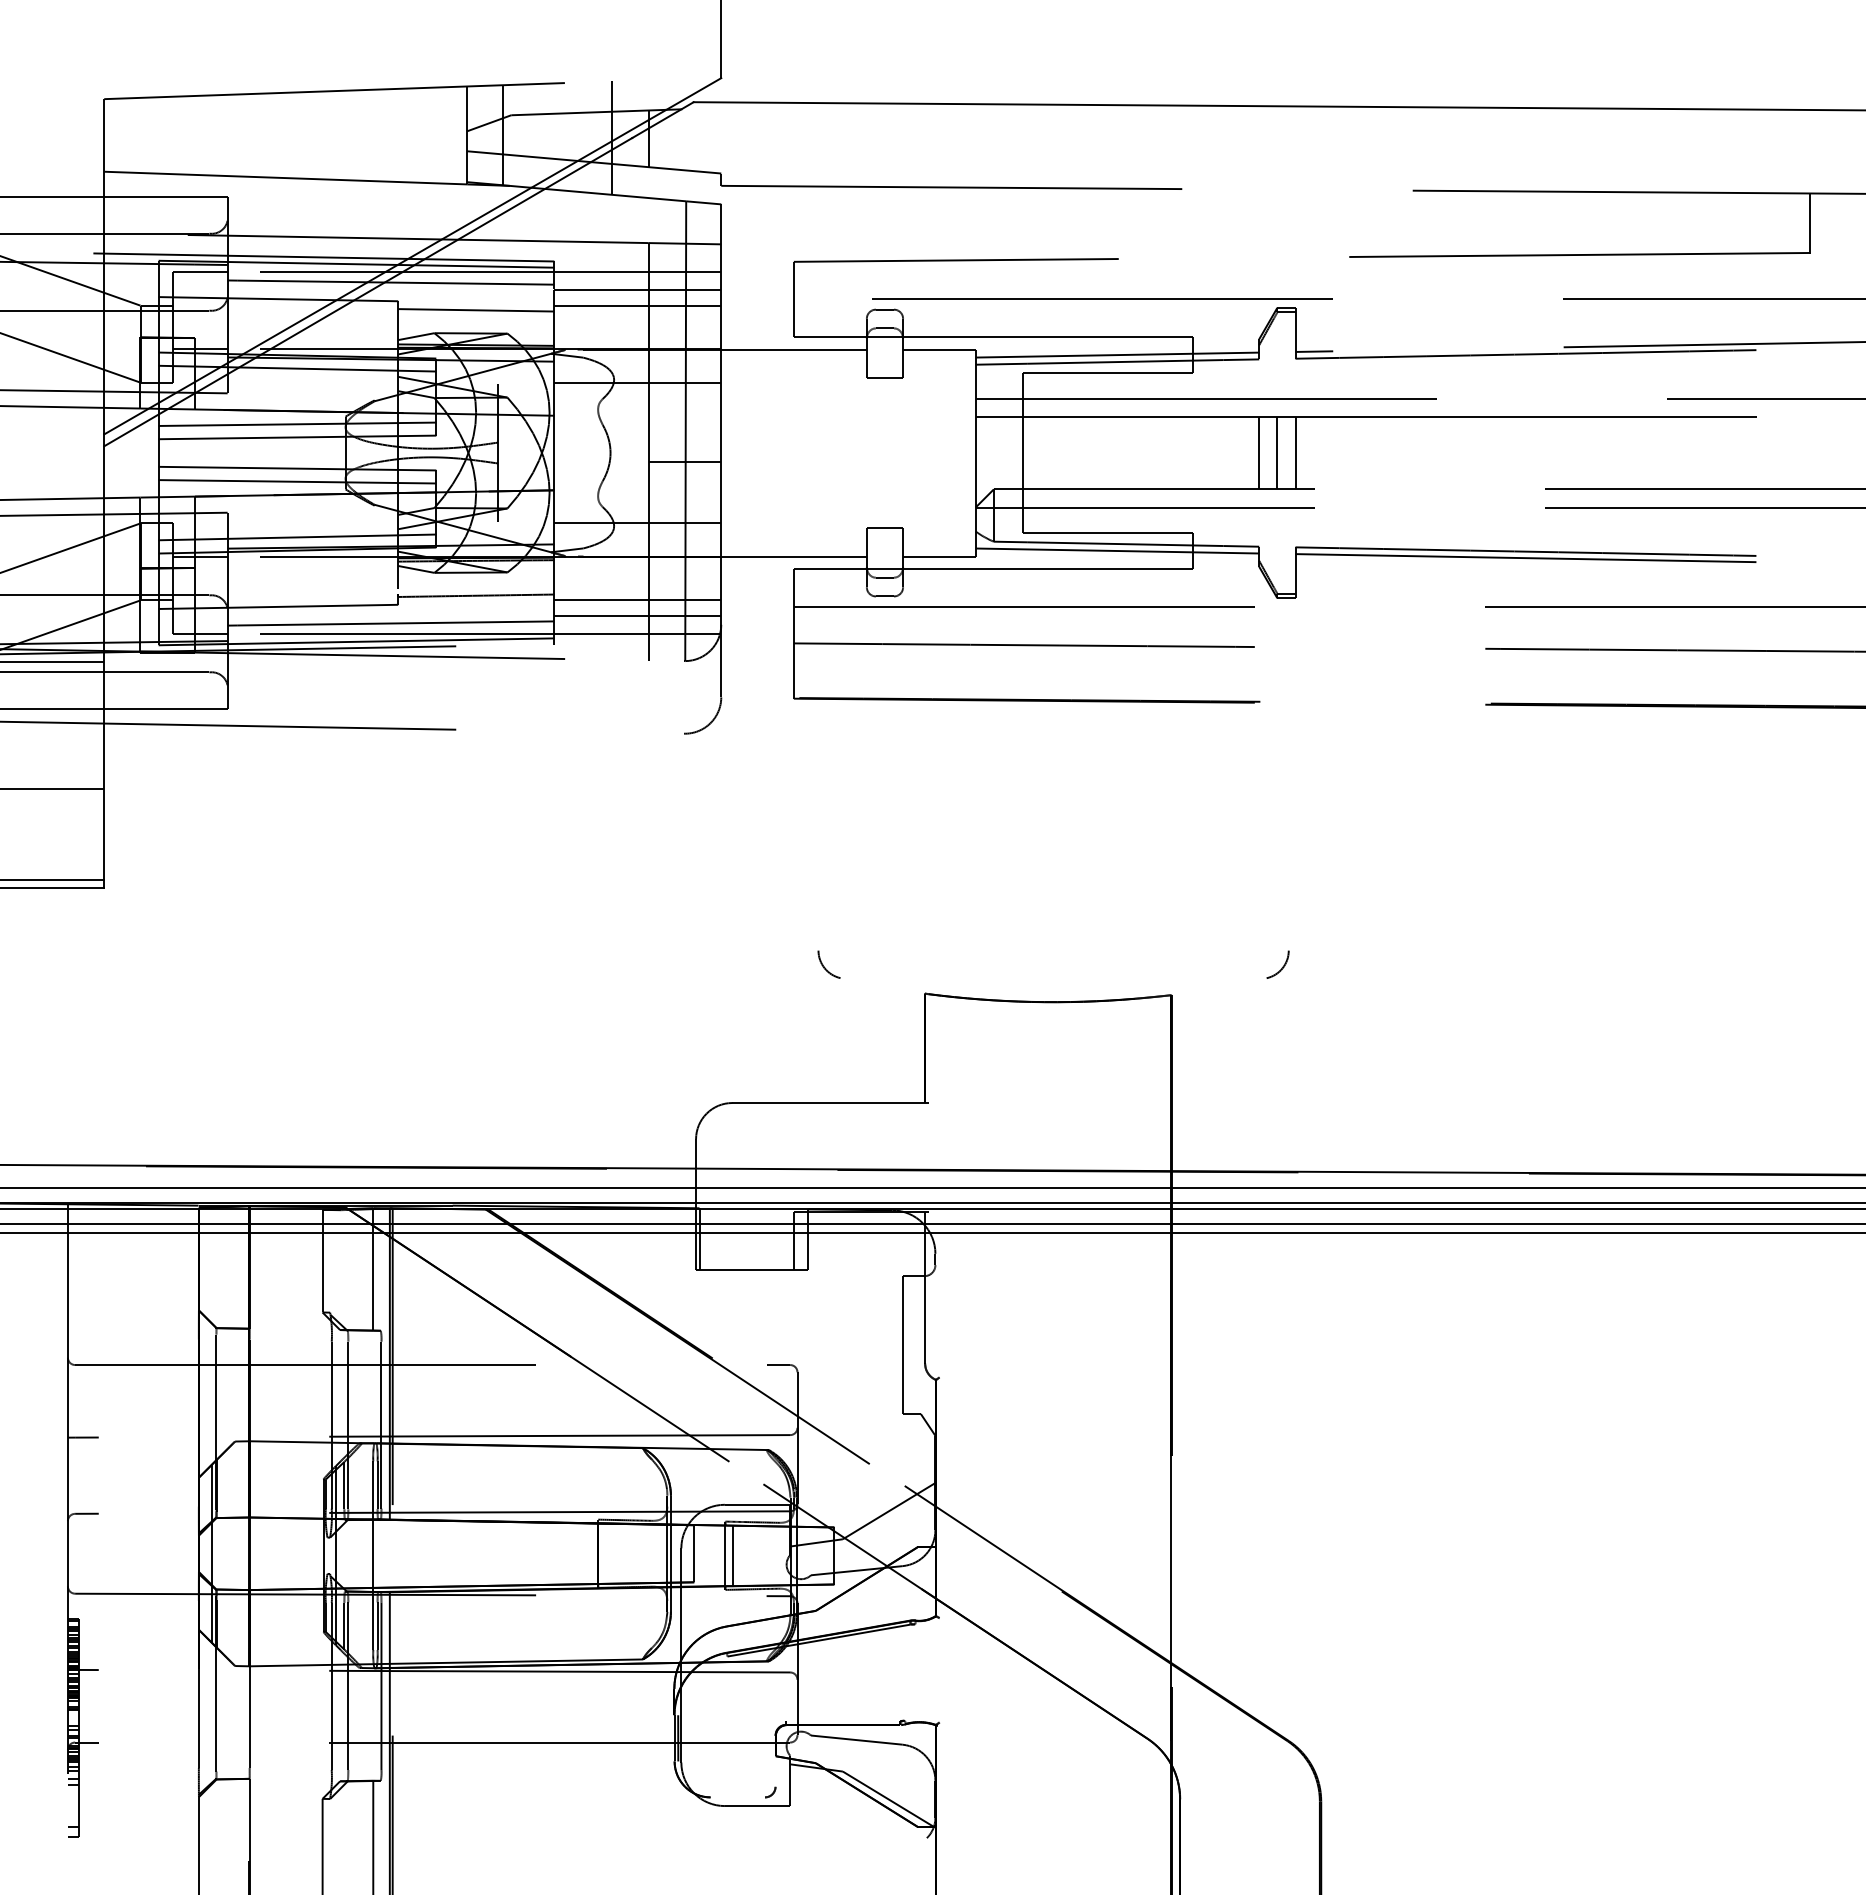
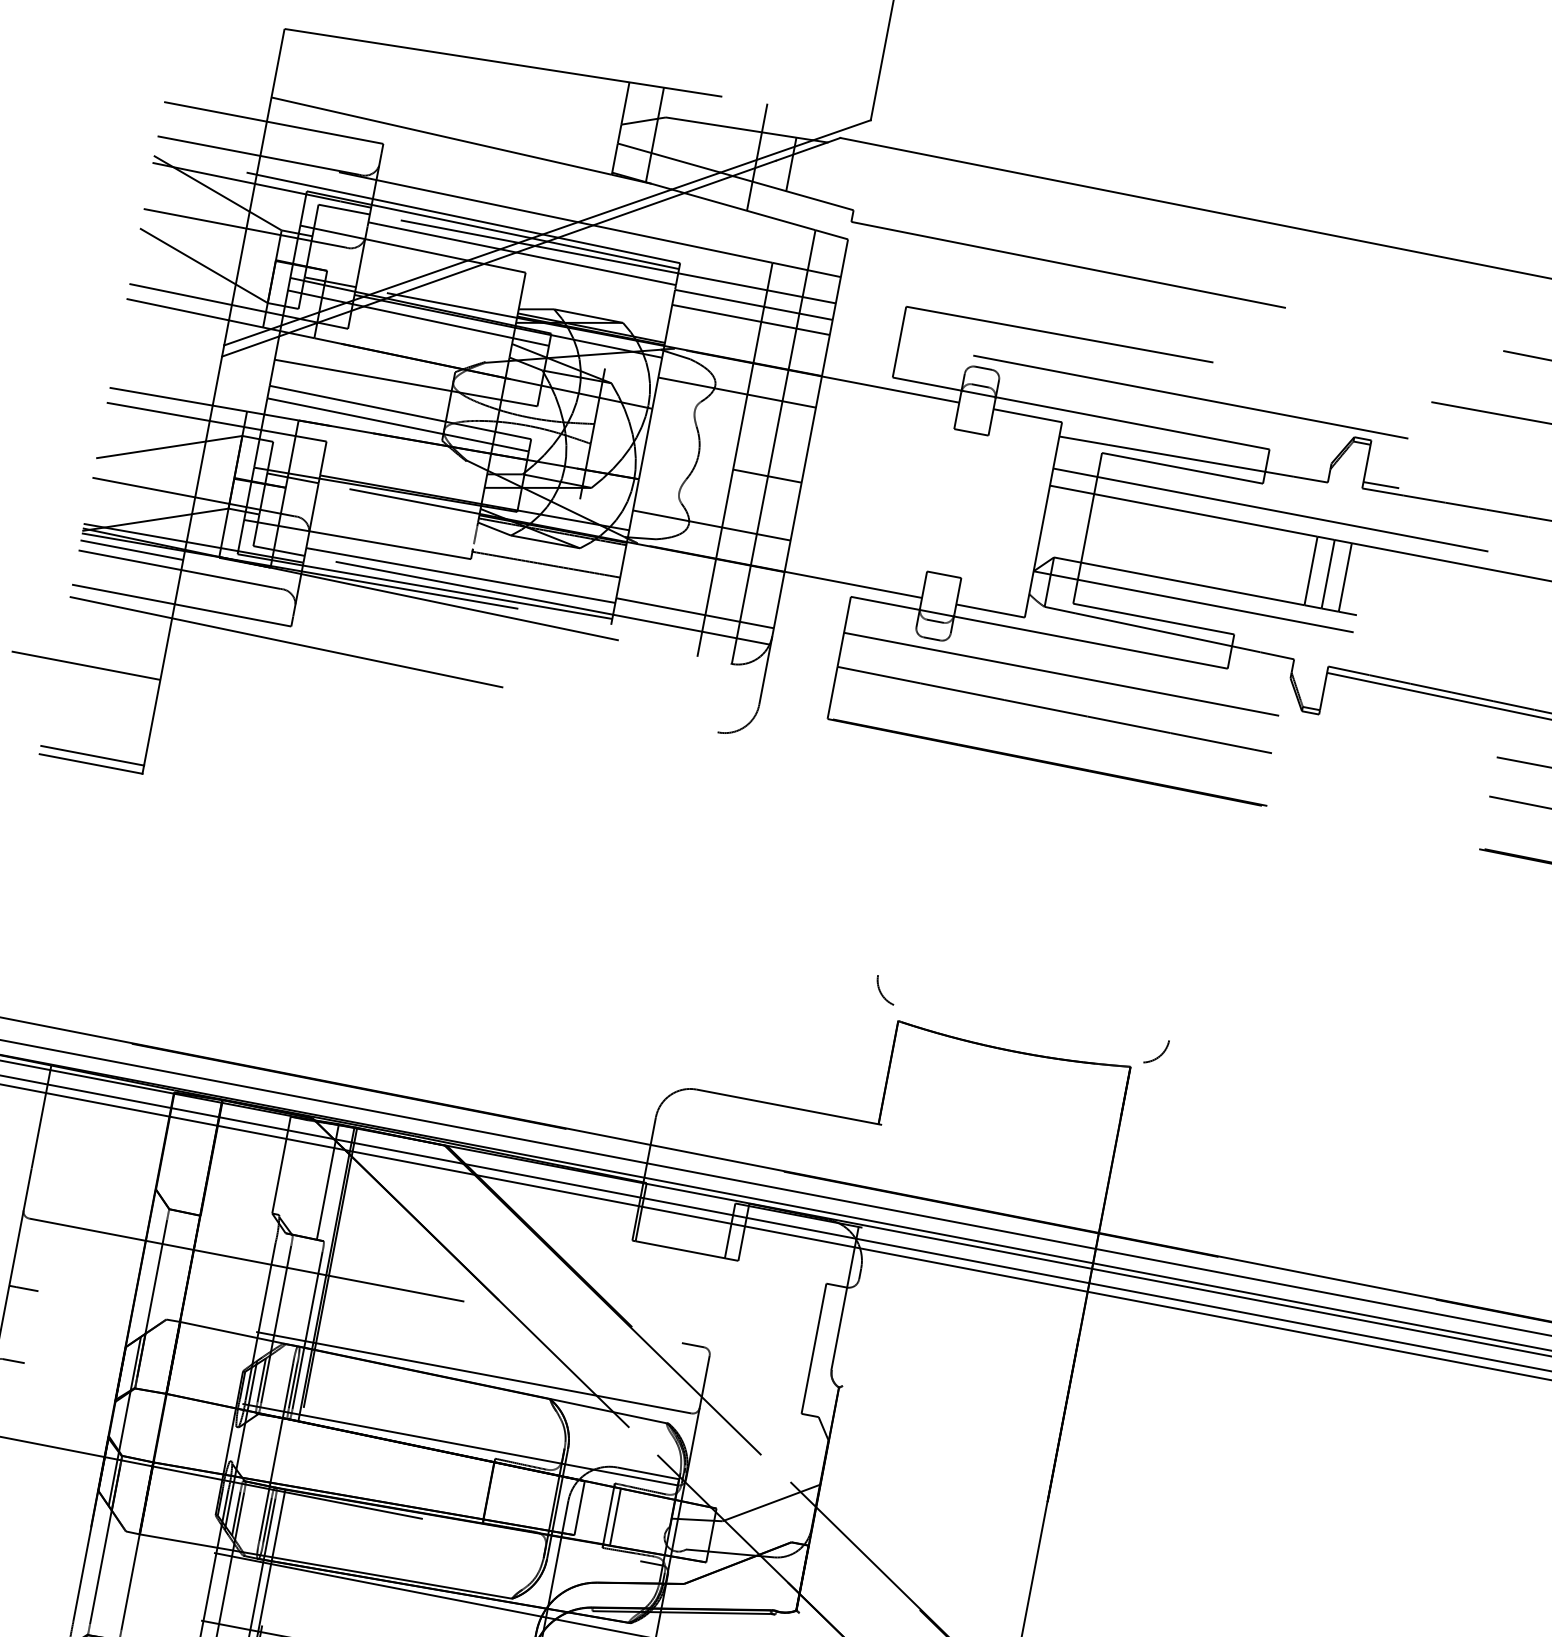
line: (476, 310) -> (597, 295), removed
line: (1117, 354) -> (1195, 452), removed
line: (297, 423) -> (408, 369), removed
line: (297, 537) -> (388, 477), removed
line: (1117, 550) -> (1159, 637), removed
line: (637, 600) -> (697, 598), removed
arc: (1282, 966) -> (1160, 1054), moved
arc: (825, 967) -> (881, 992), moved

